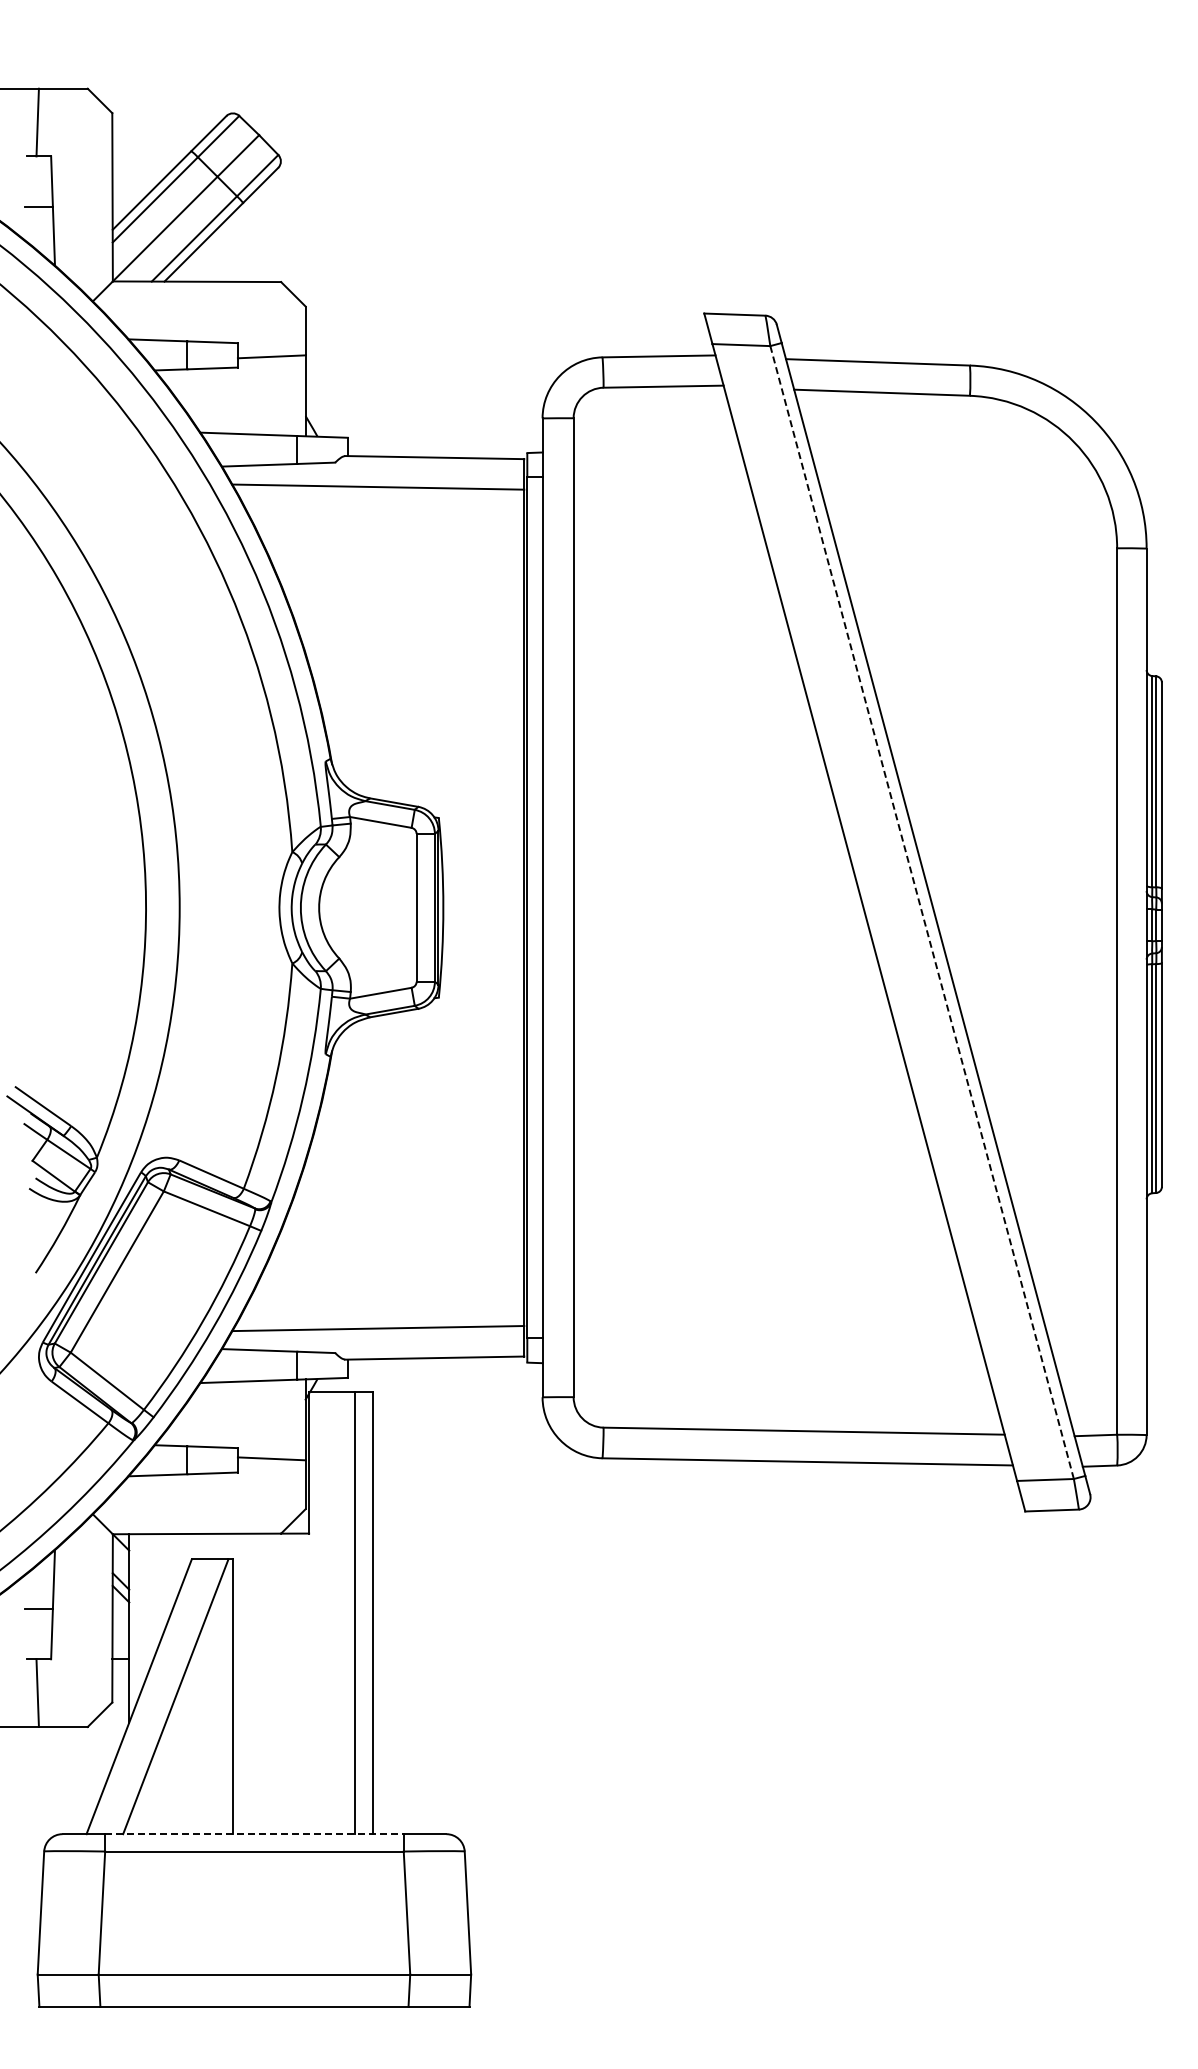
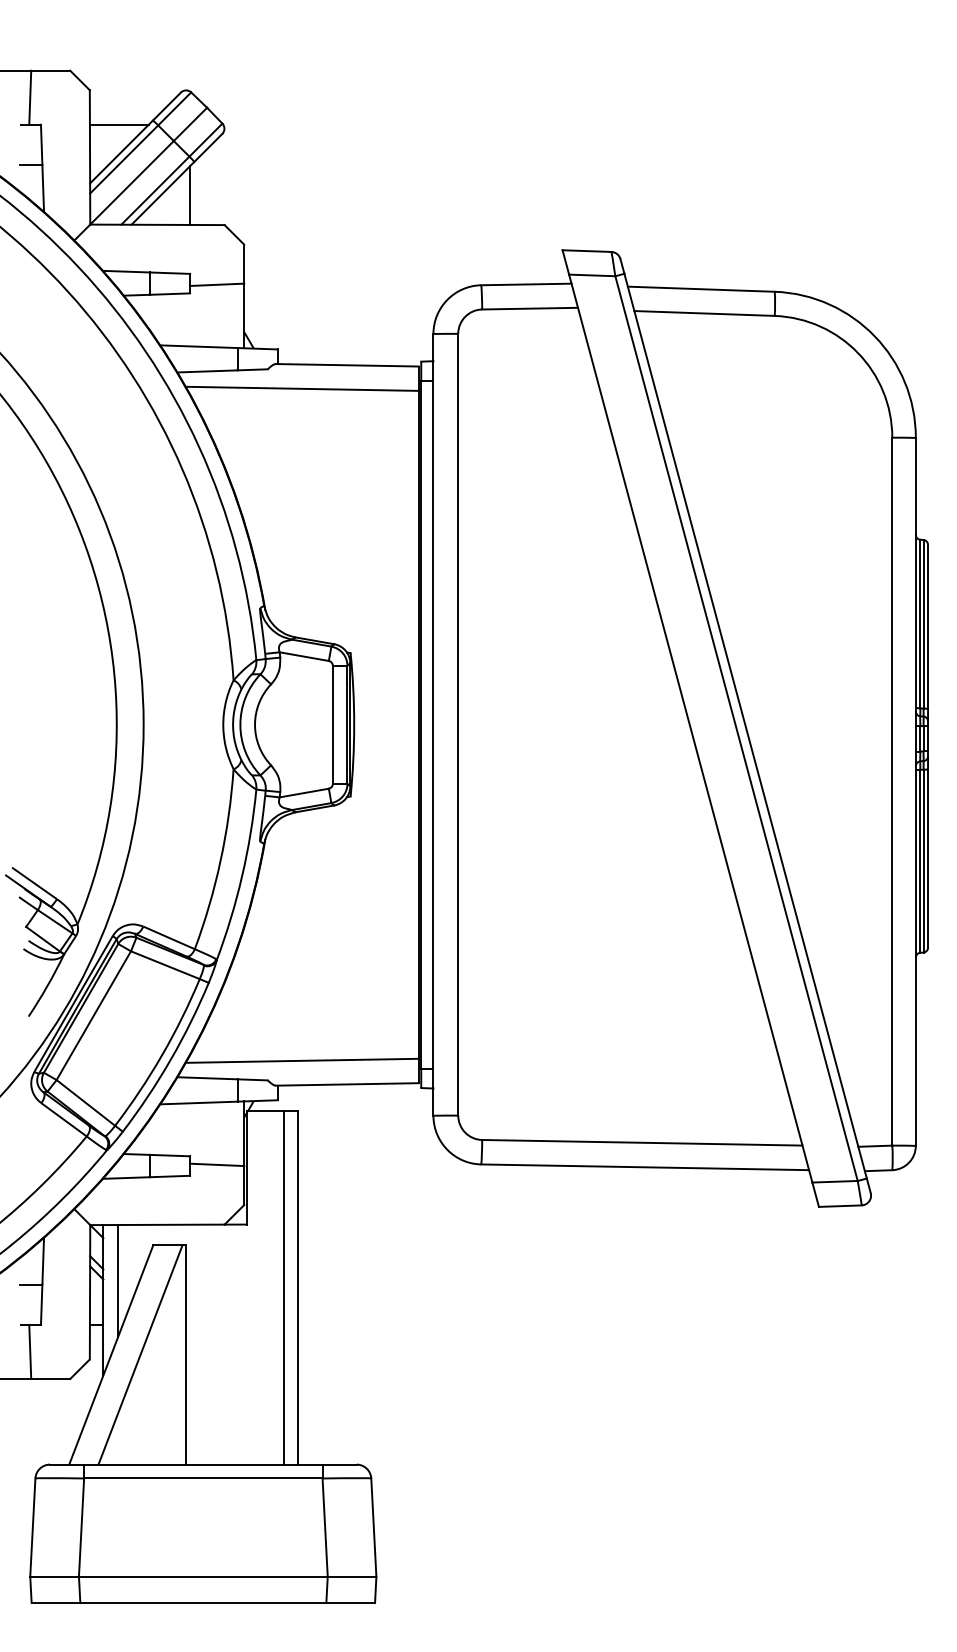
line: (149, 156) -> (119, 124), added
line: (237, 244) -> (189, 195), added
line: (921, 912) -> (736, 728), dashed -> solid
line: (147, 1604) -> (117, 1281), added
line: (254, 1834) -> (203, 1464), dashed -> solid

